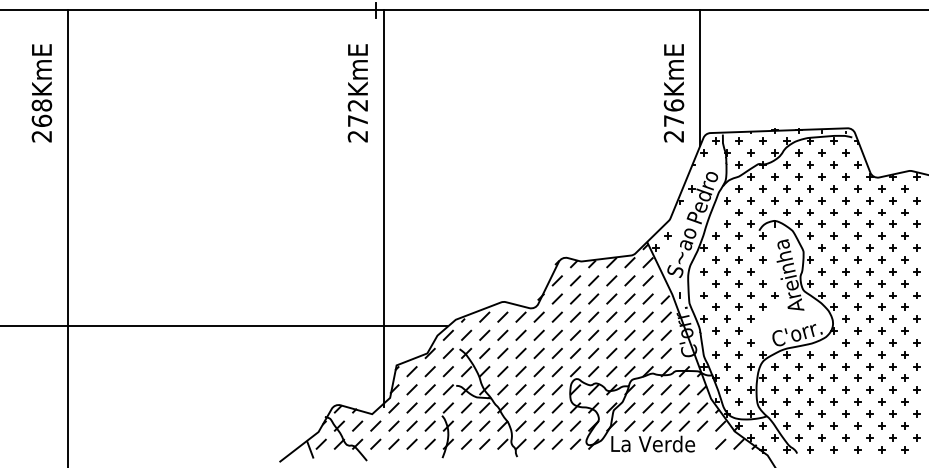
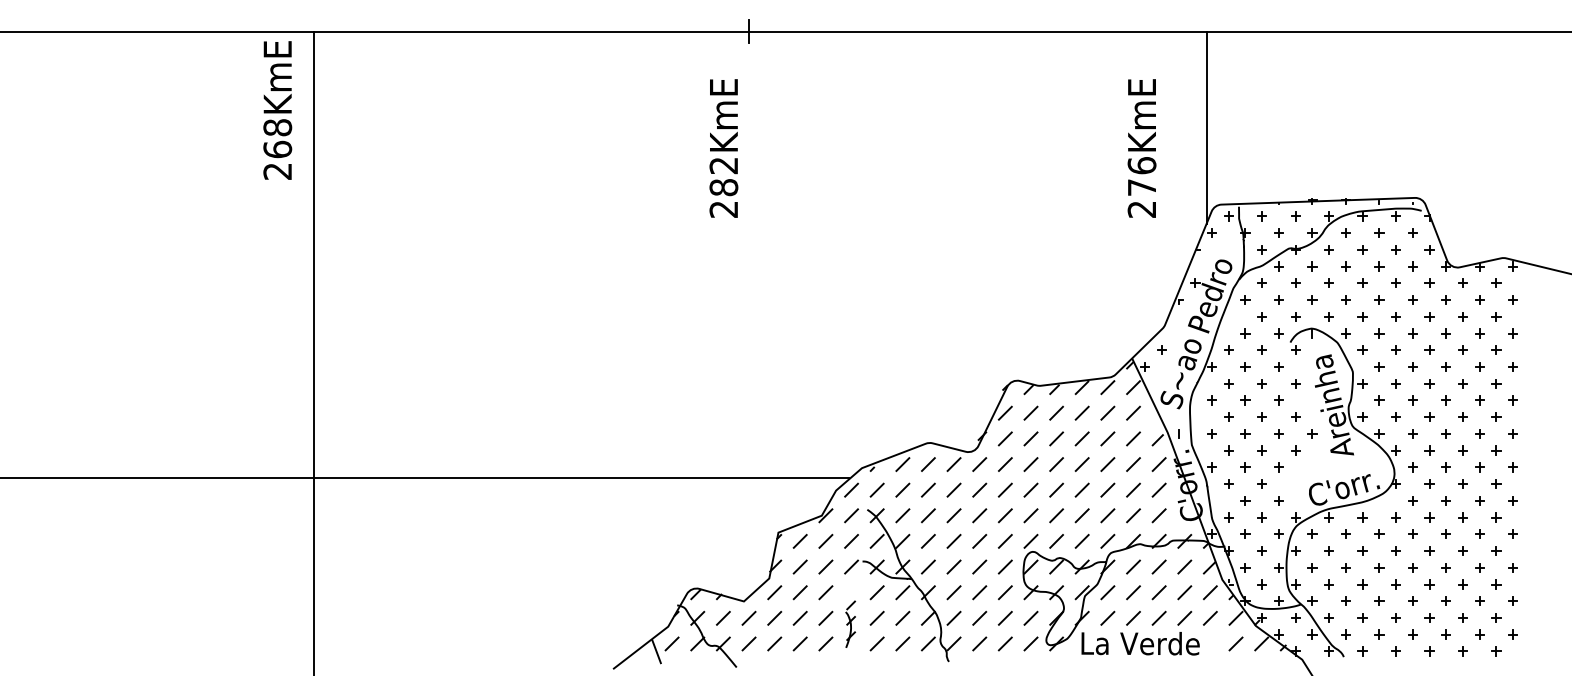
text: (41, 93) -> (277, 110), moved
text: (673, 93) -> (1141, 148), moved
text: (357, 120) -> (723, 187), 272KmE -> 282KmE
line: (383, 208) -> (760, 310), removed
part: (447, 430) -> (850, 624), size x0.6

